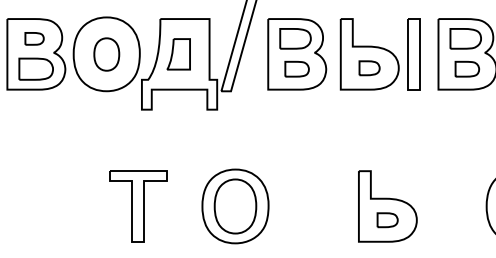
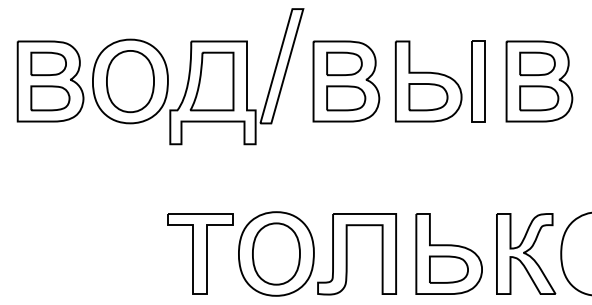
part: (34, 38) -> (48, 63), size x1.67
part: (106, 54) -> (130, 81), size x1.67
part: (178, 54) -> (211, 81), size x1.67
part: (369, 68) -> (428, 97), size x1.67
part: (297, 69) -> (346, 98), size x1.43
part: (467, 69) -> (539, 98), size x1.43
part: (138, 206) -> (200, 253), moved
part: (298, 206) -> (347, 254), added
part: (456, 206) -> (526, 253), added
part: (387, 220) -> (448, 269), size x1.67

